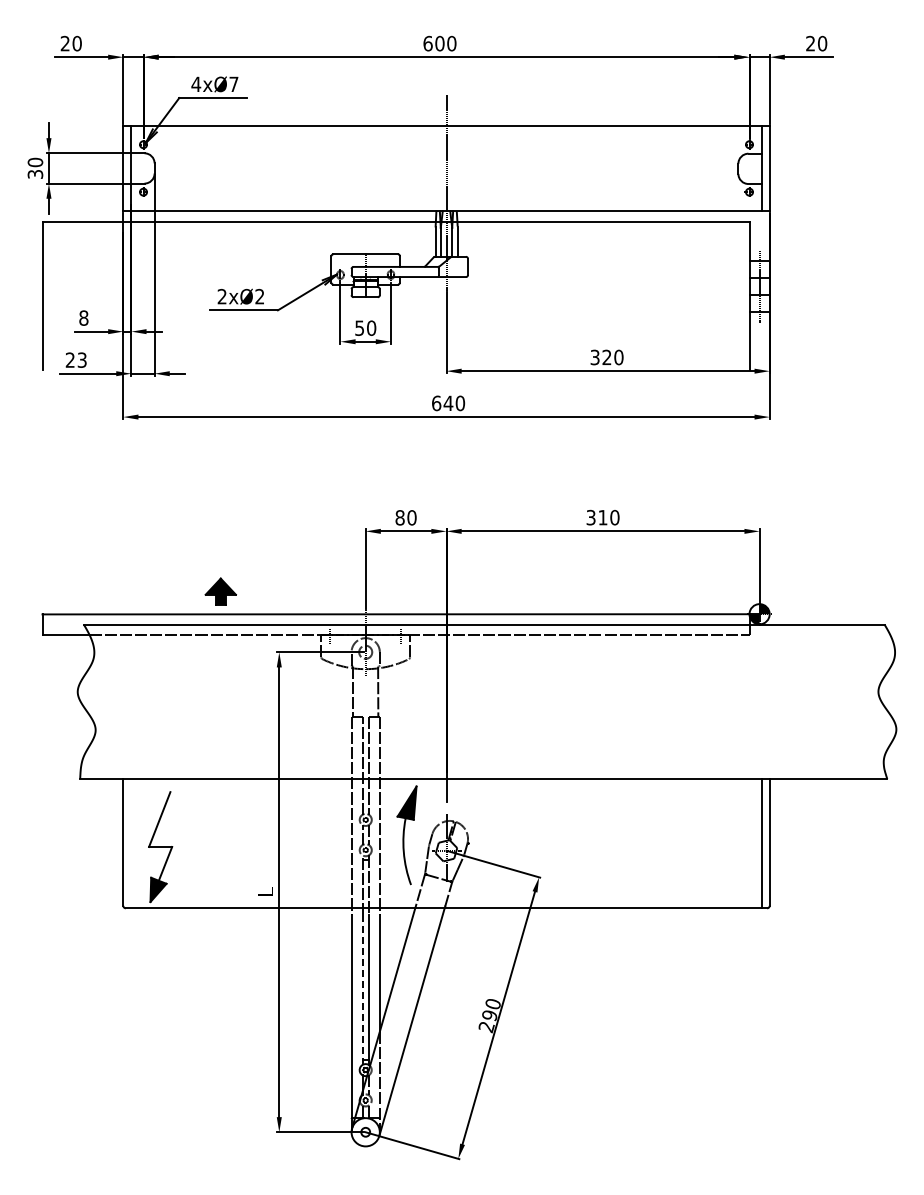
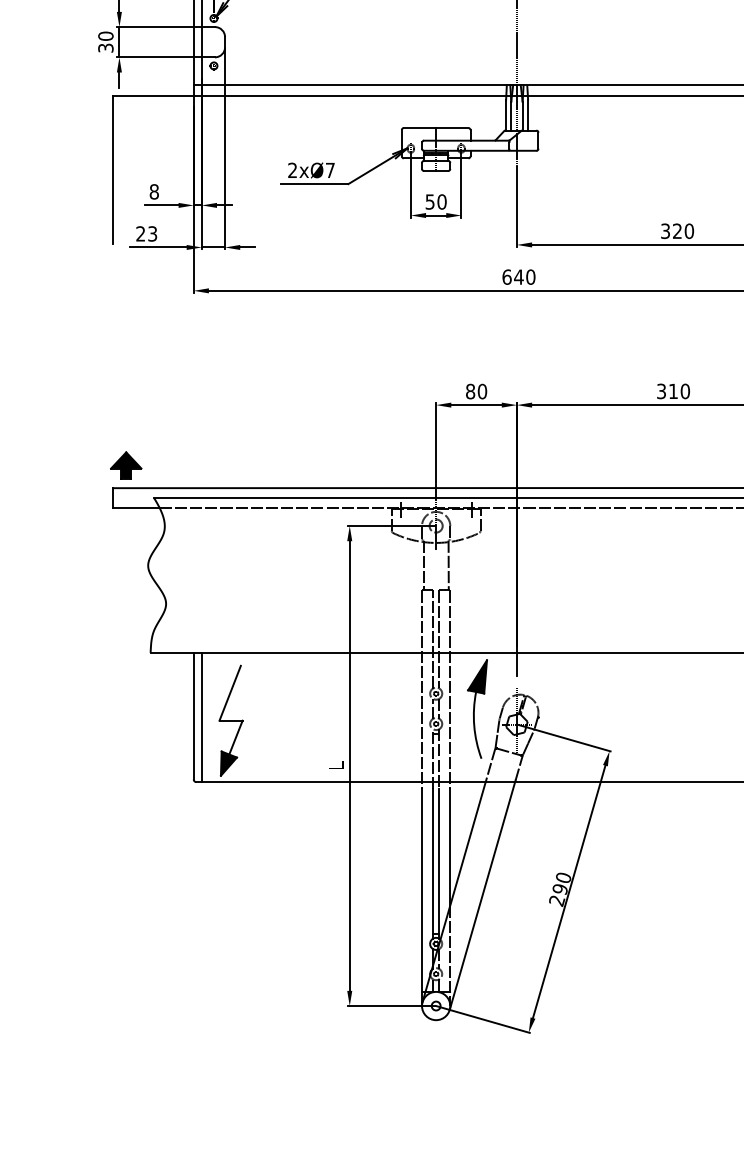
text: (259, 296) -> (329, 170), 2xØ2 -> 2xØ7
part: (220, 591) -> (125, 465), moved
line: (131, 843) -> (201, 717), added
line: (362, 990) -> (432, 864), dashed -> solid

